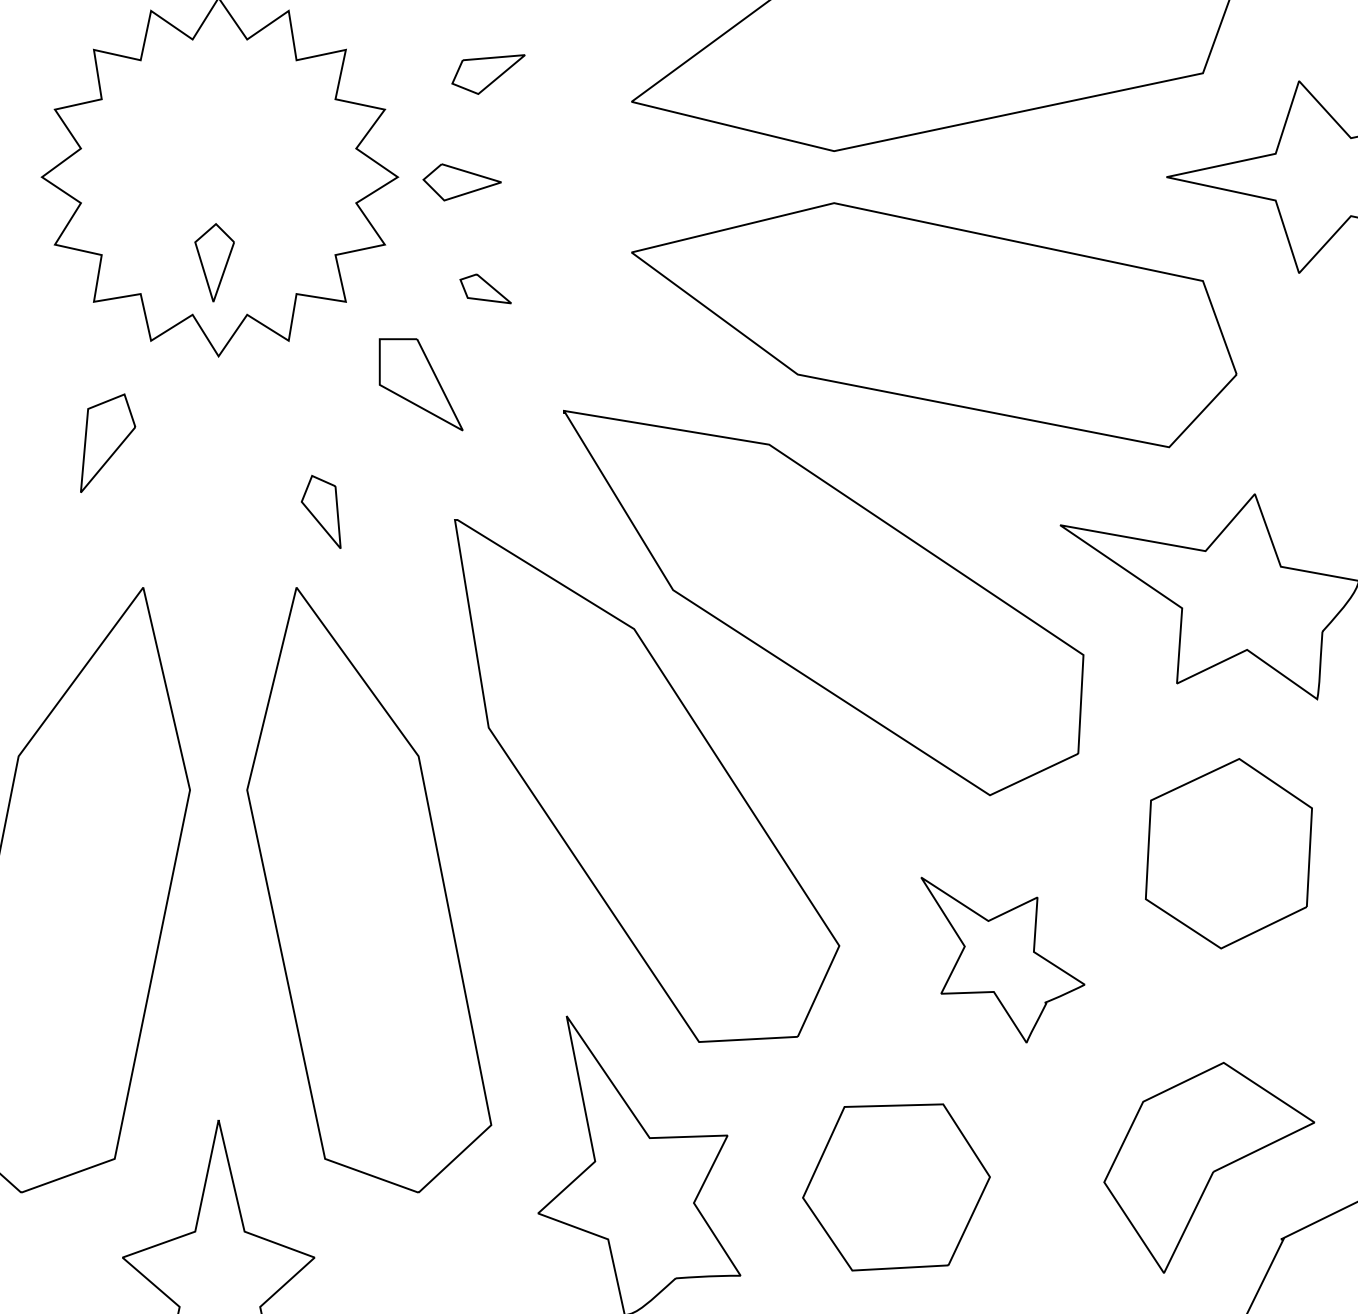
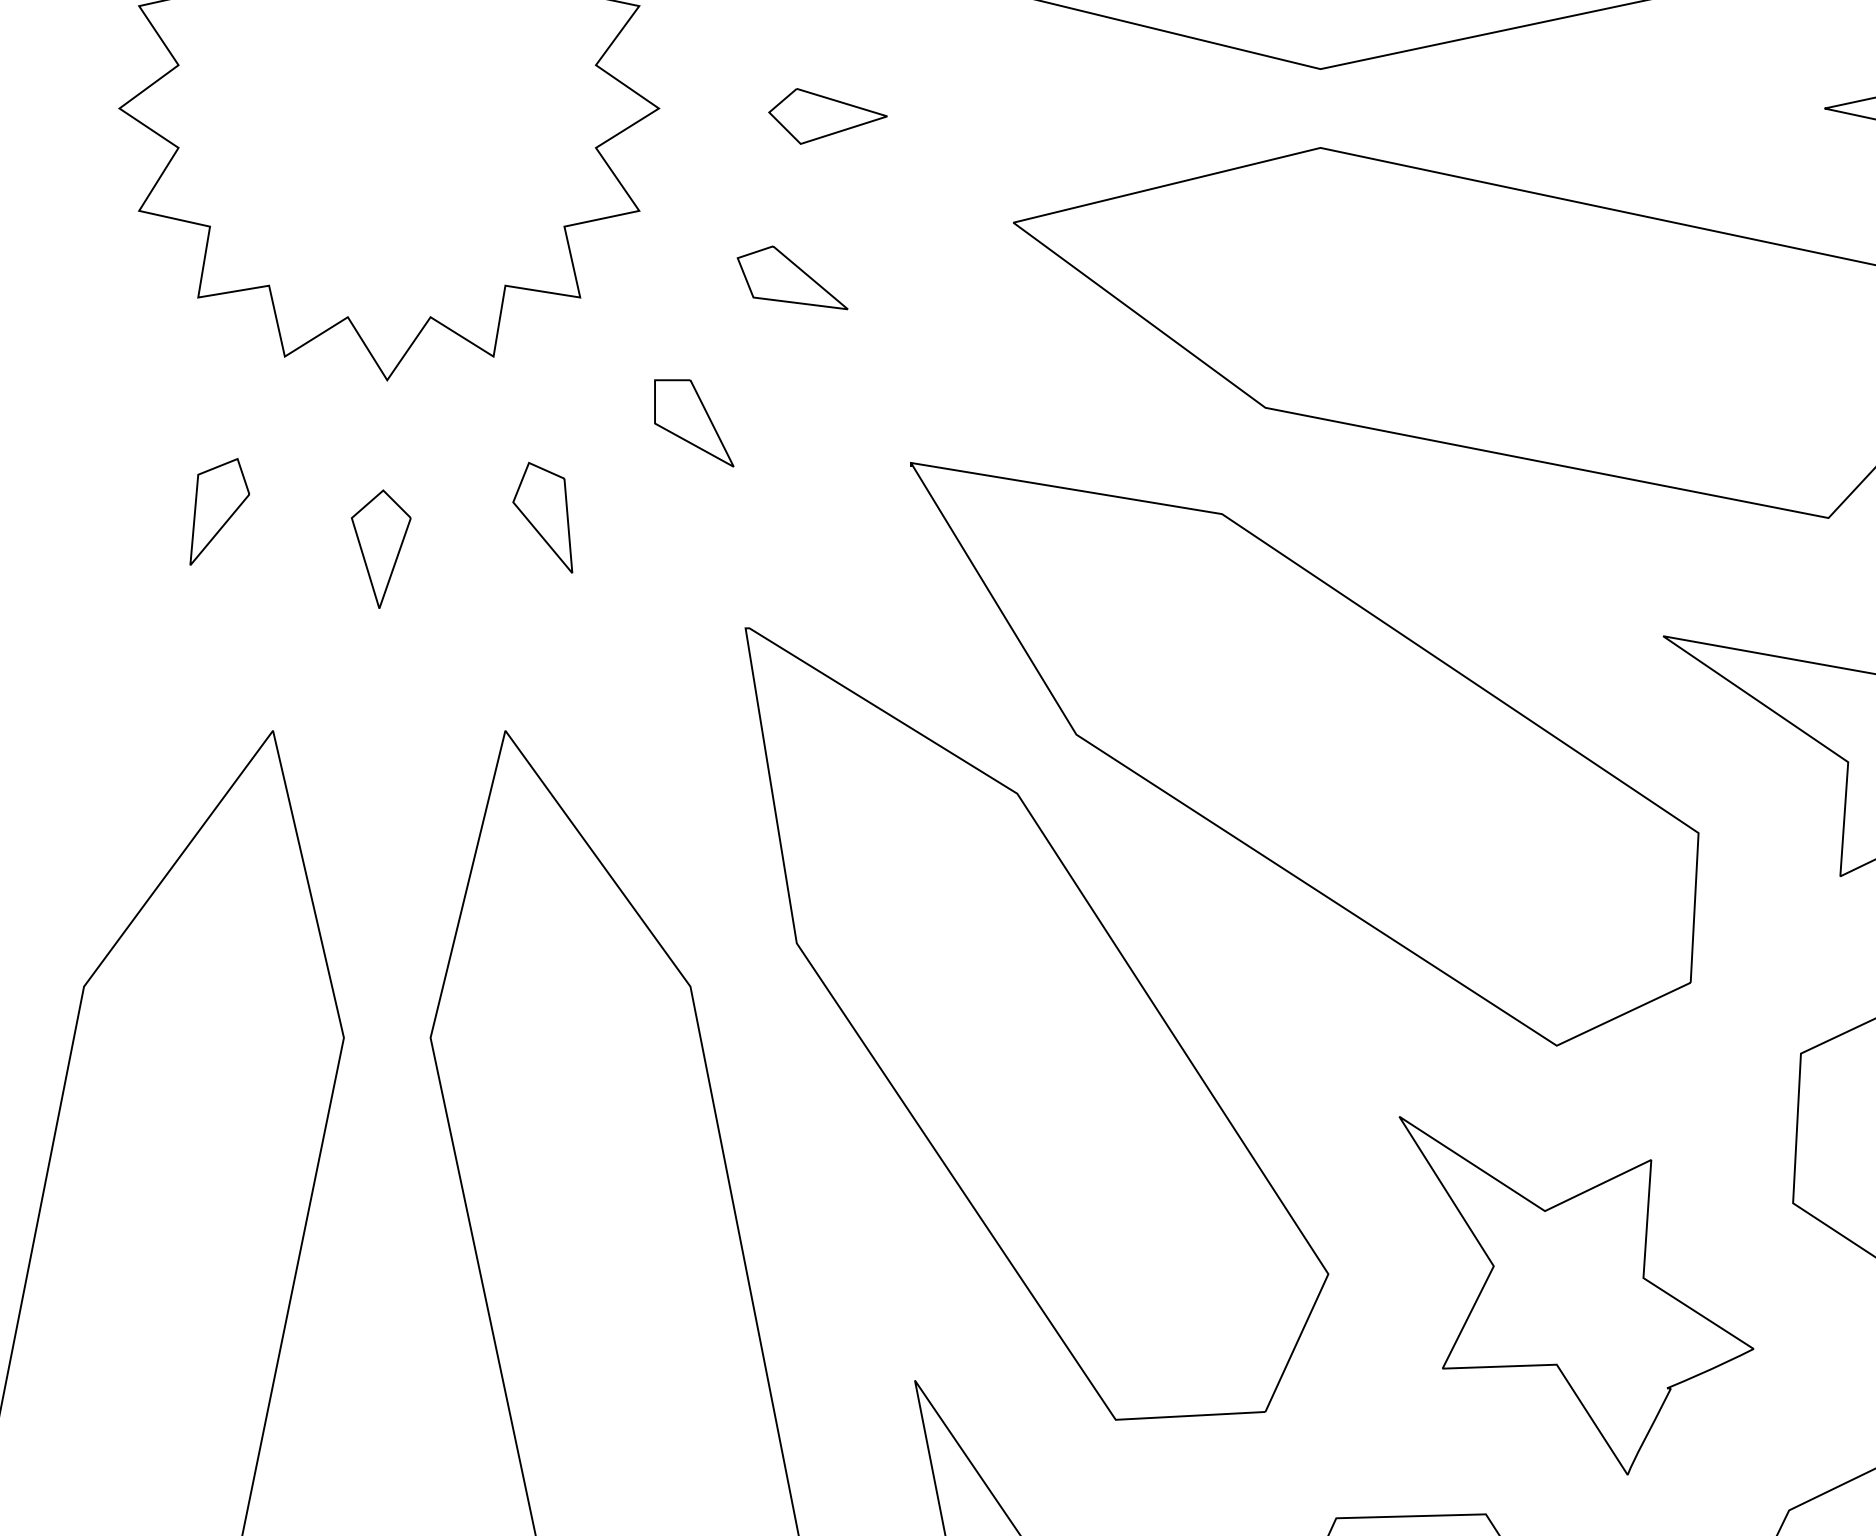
part: (461, 182) -> (826, 116), moved
part: (214, 262) -> (380, 548), moved
part: (485, 288) -> (791, 277), size x1.43
part: (420, 384) -> (693, 422), size x0.62
part: (108, 442) -> (220, 510), size x0.71
part: (320, 511) -> (541, 516), moved
part: (1002, 959) -> (1575, 1294), size x1.43

